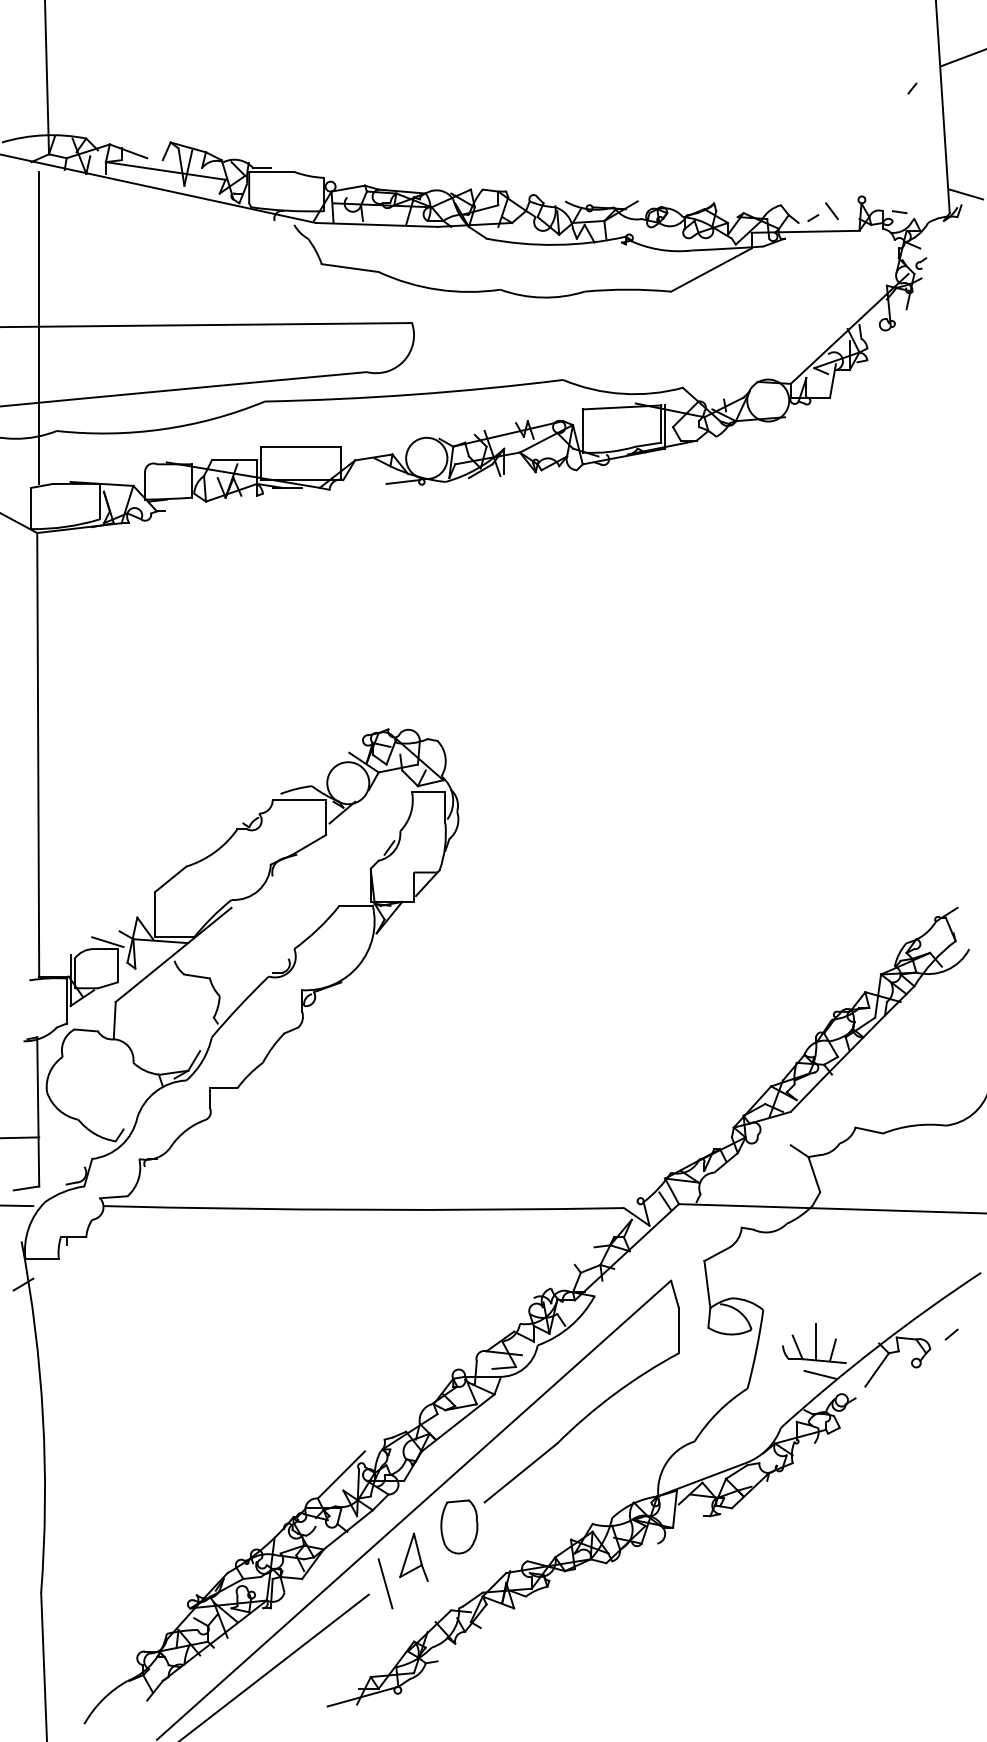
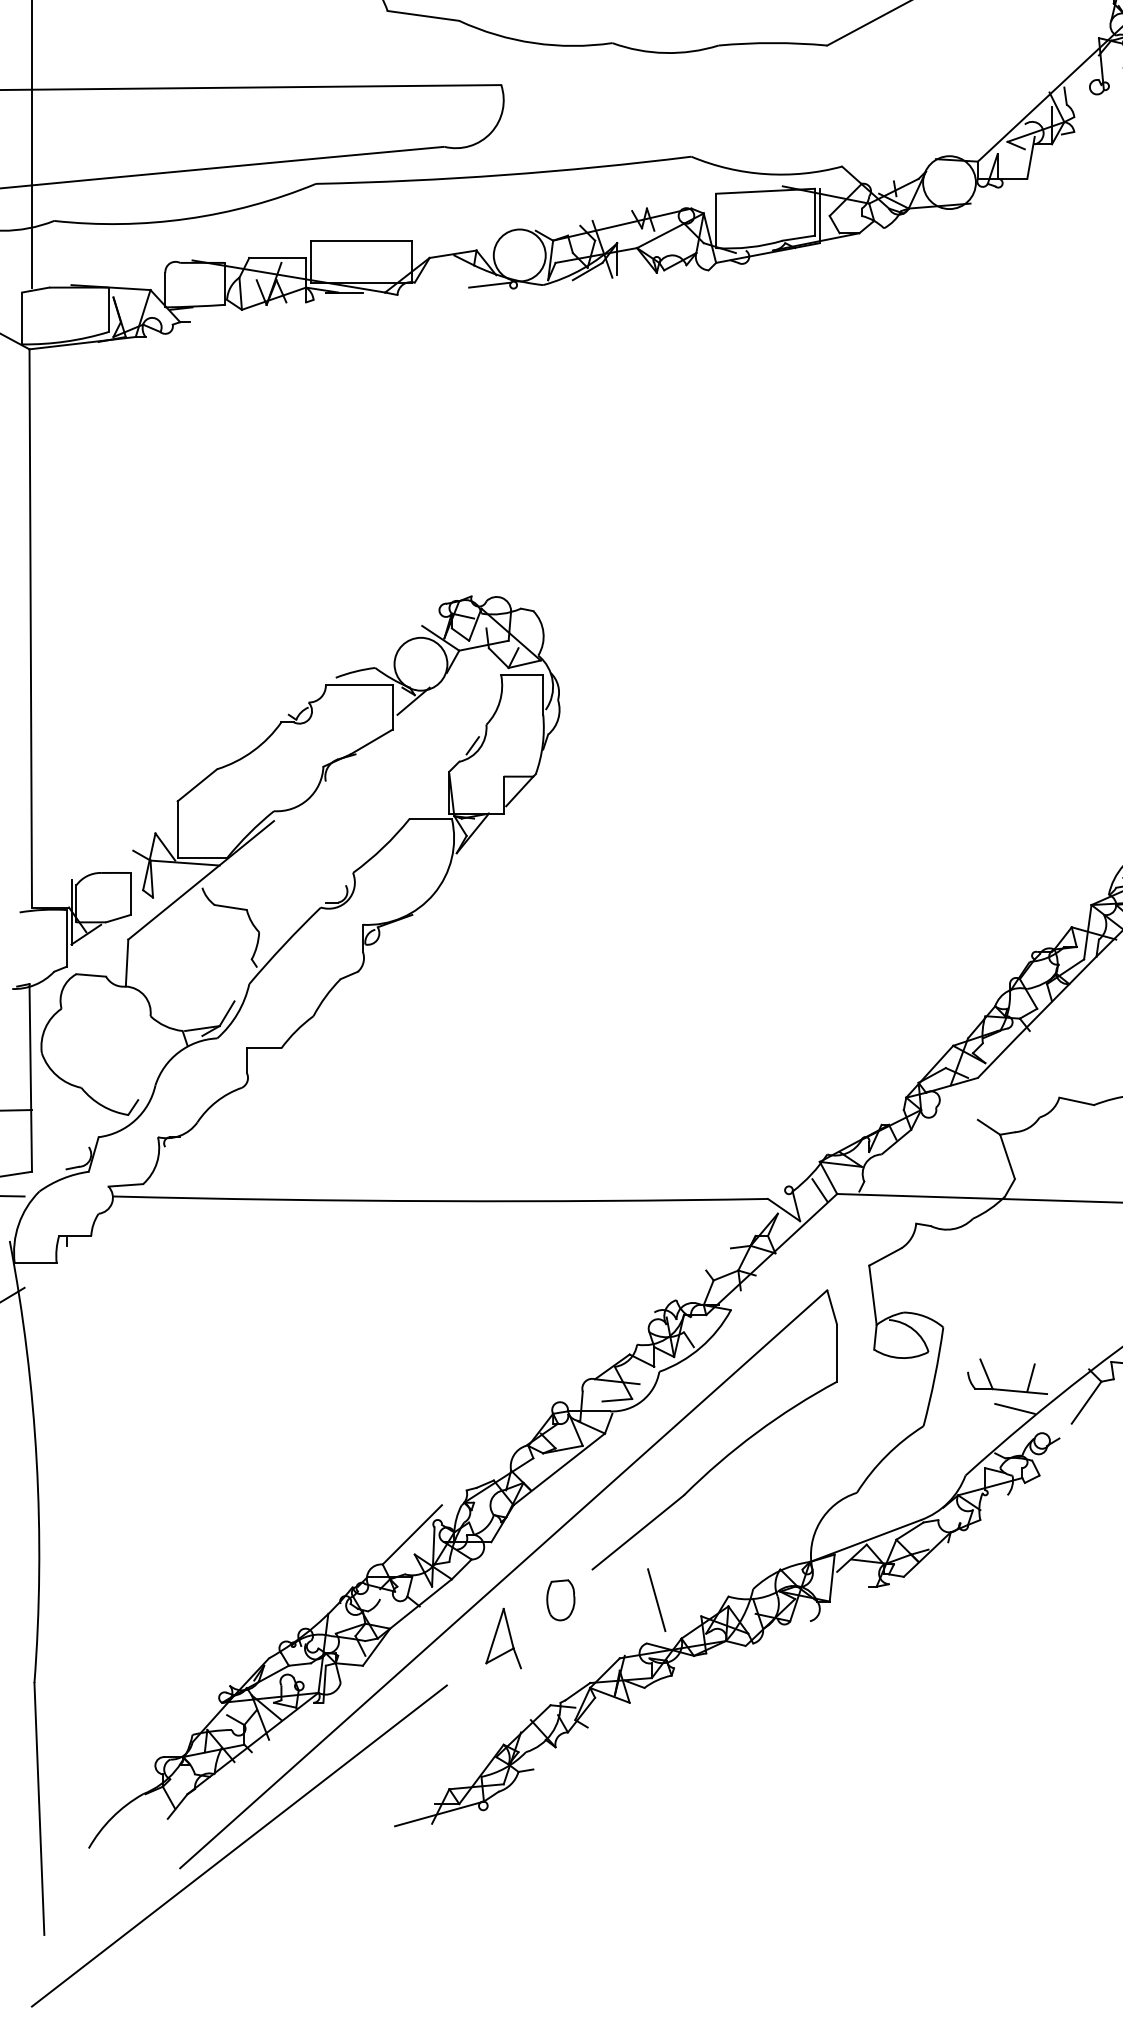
line: (107, 942) -> (117, 864), removed
line: (816, 1341) -> (1010, 1366), removed
part: (459, 1526) -> (560, 1599), size x0.6
line: (385, 1583) -> (656, 1599), moved

